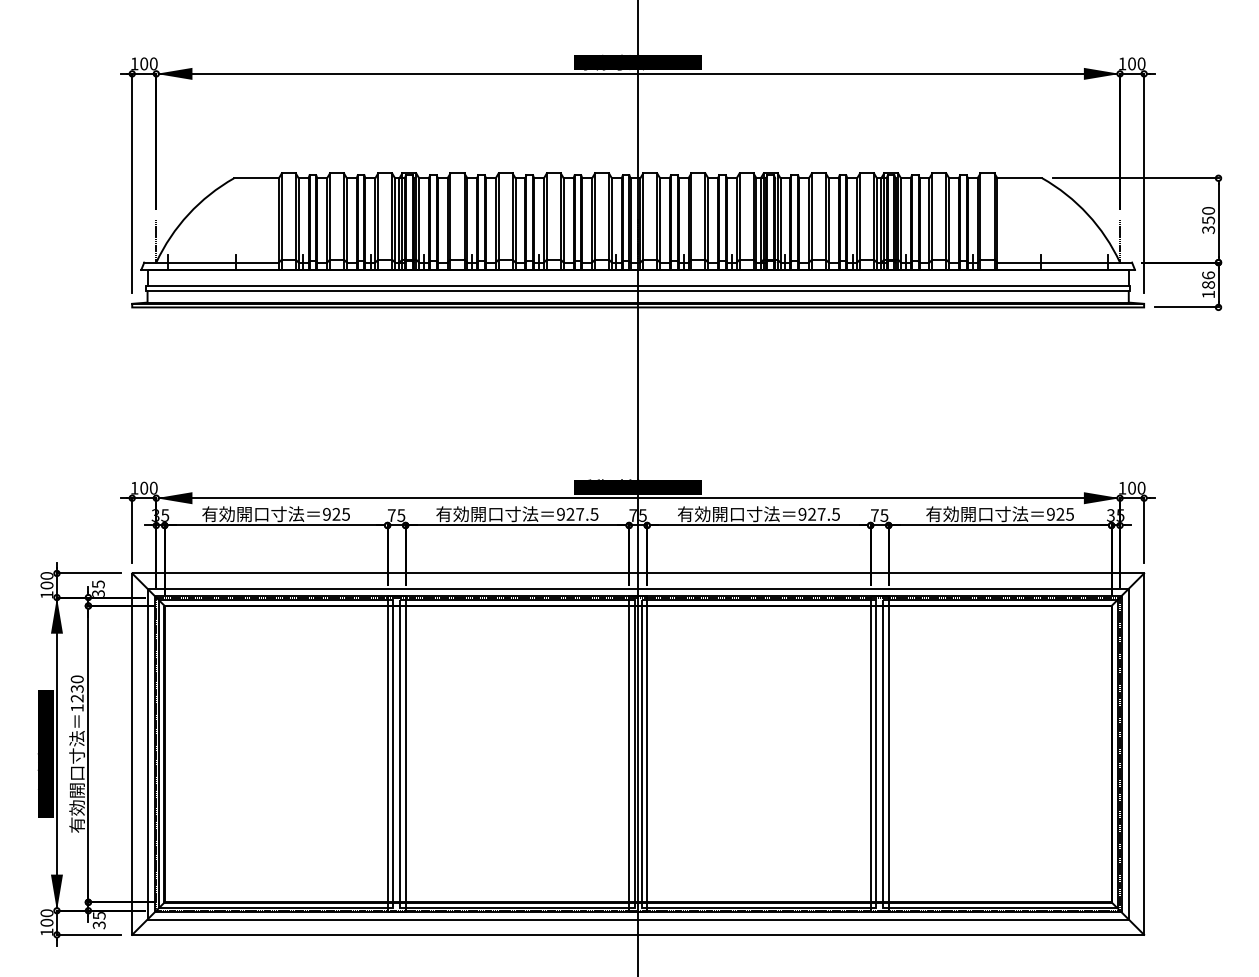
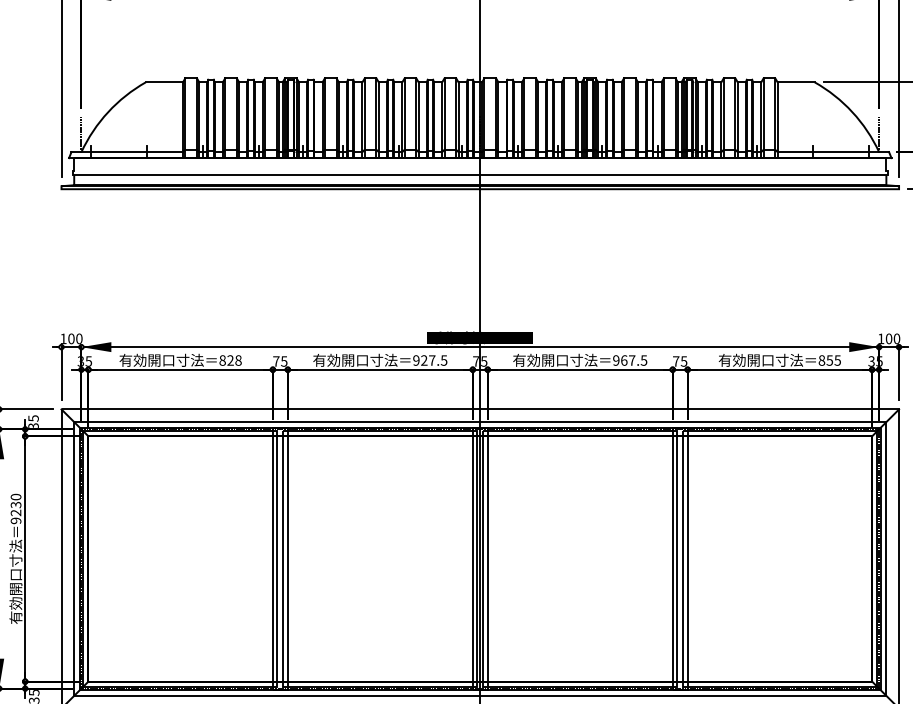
line: (637, 285) -> (479, 171), removed
text: (336, 514) -> (230, 360), 925 -> 828
text: (812, 514) -> (624, 360), 927.5 -> 967.5
text: (1055, 514) -> (825, 360), 925 -> 855
text: (76, 708) -> (15, 521), 1230 -> 9230

